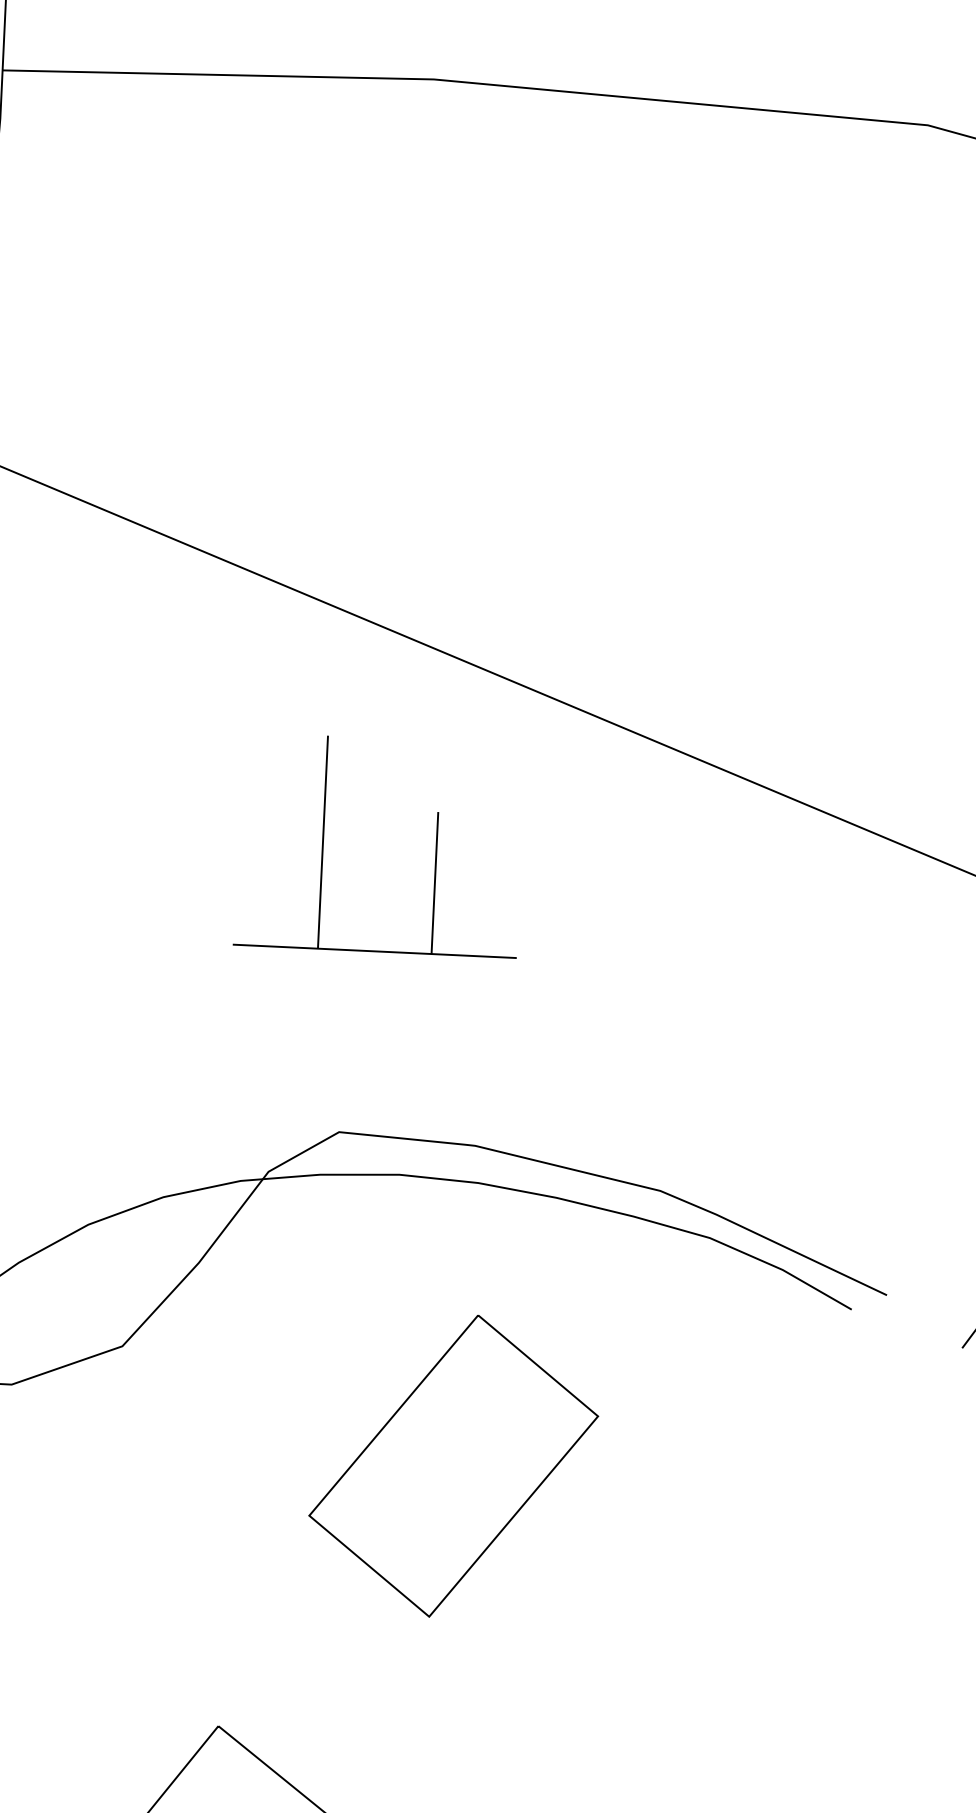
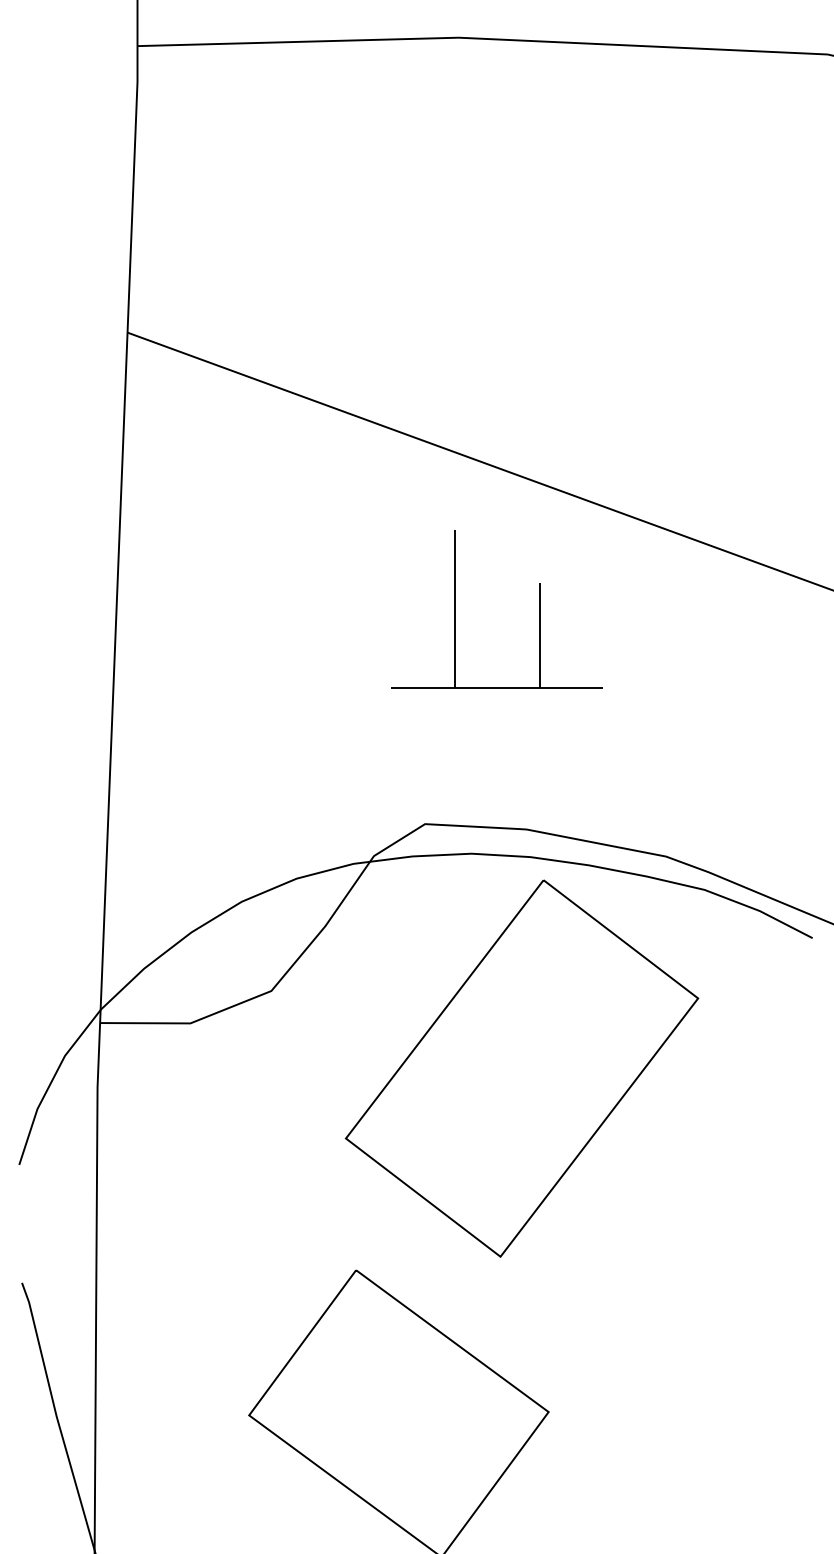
part: (323, 842) -> (455, 609), moved
part: (452, 1466) -> (521, 1068), size x1.67

